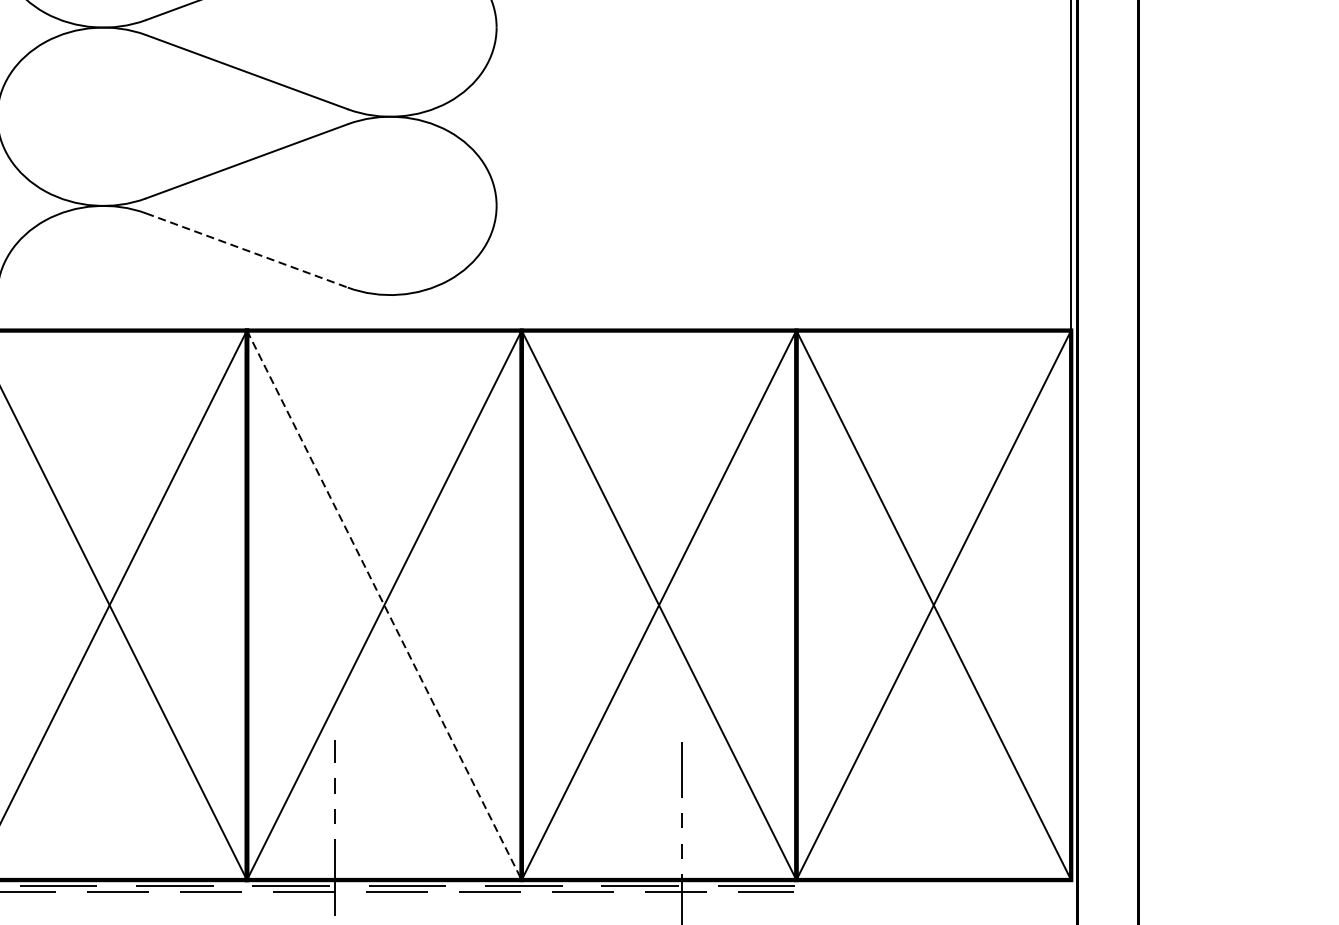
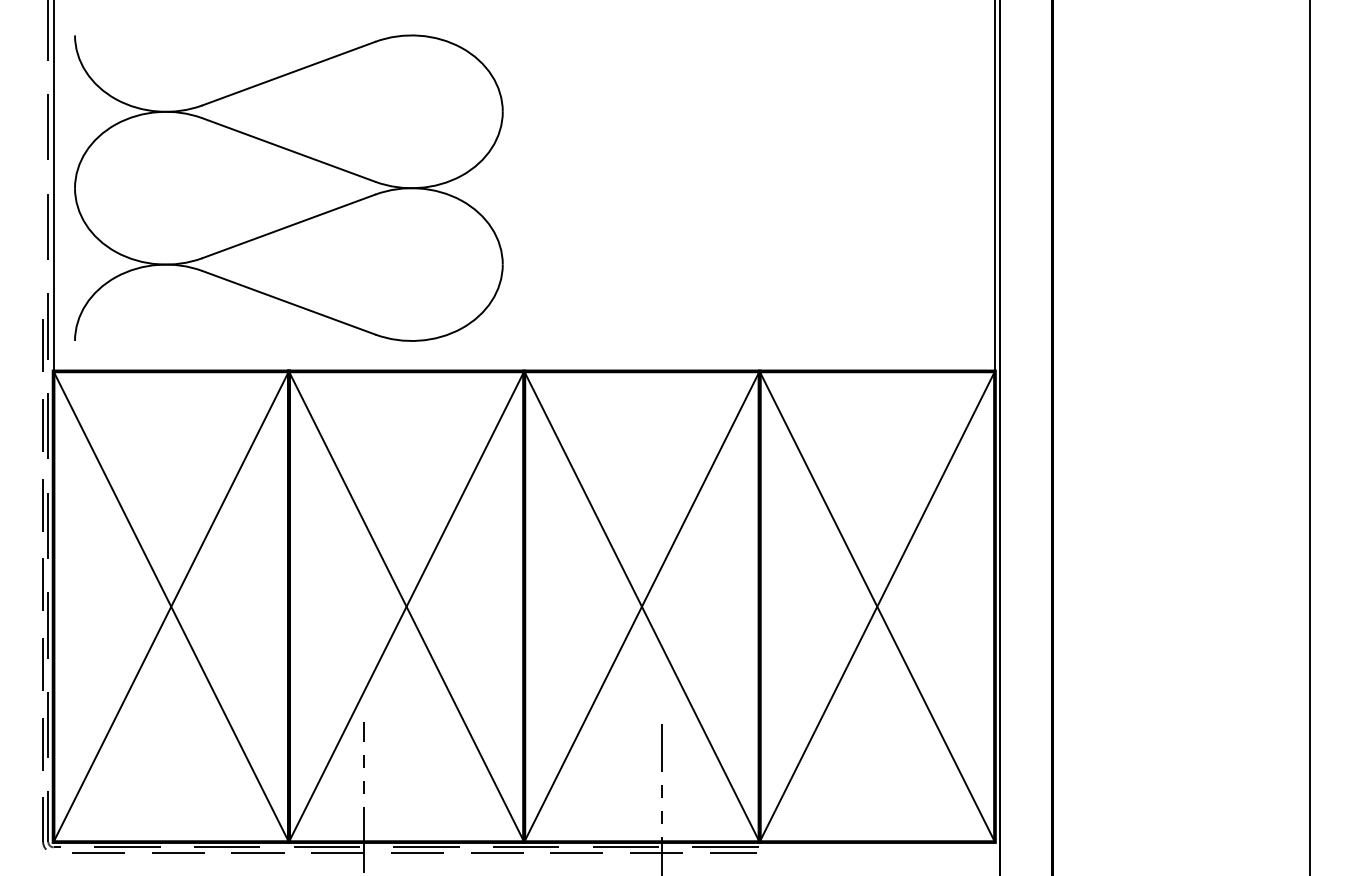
line: (247, 250) -> (289, 302), dashed -> solid
line: (384, 606) -> (406, 607), dashed -> solid

